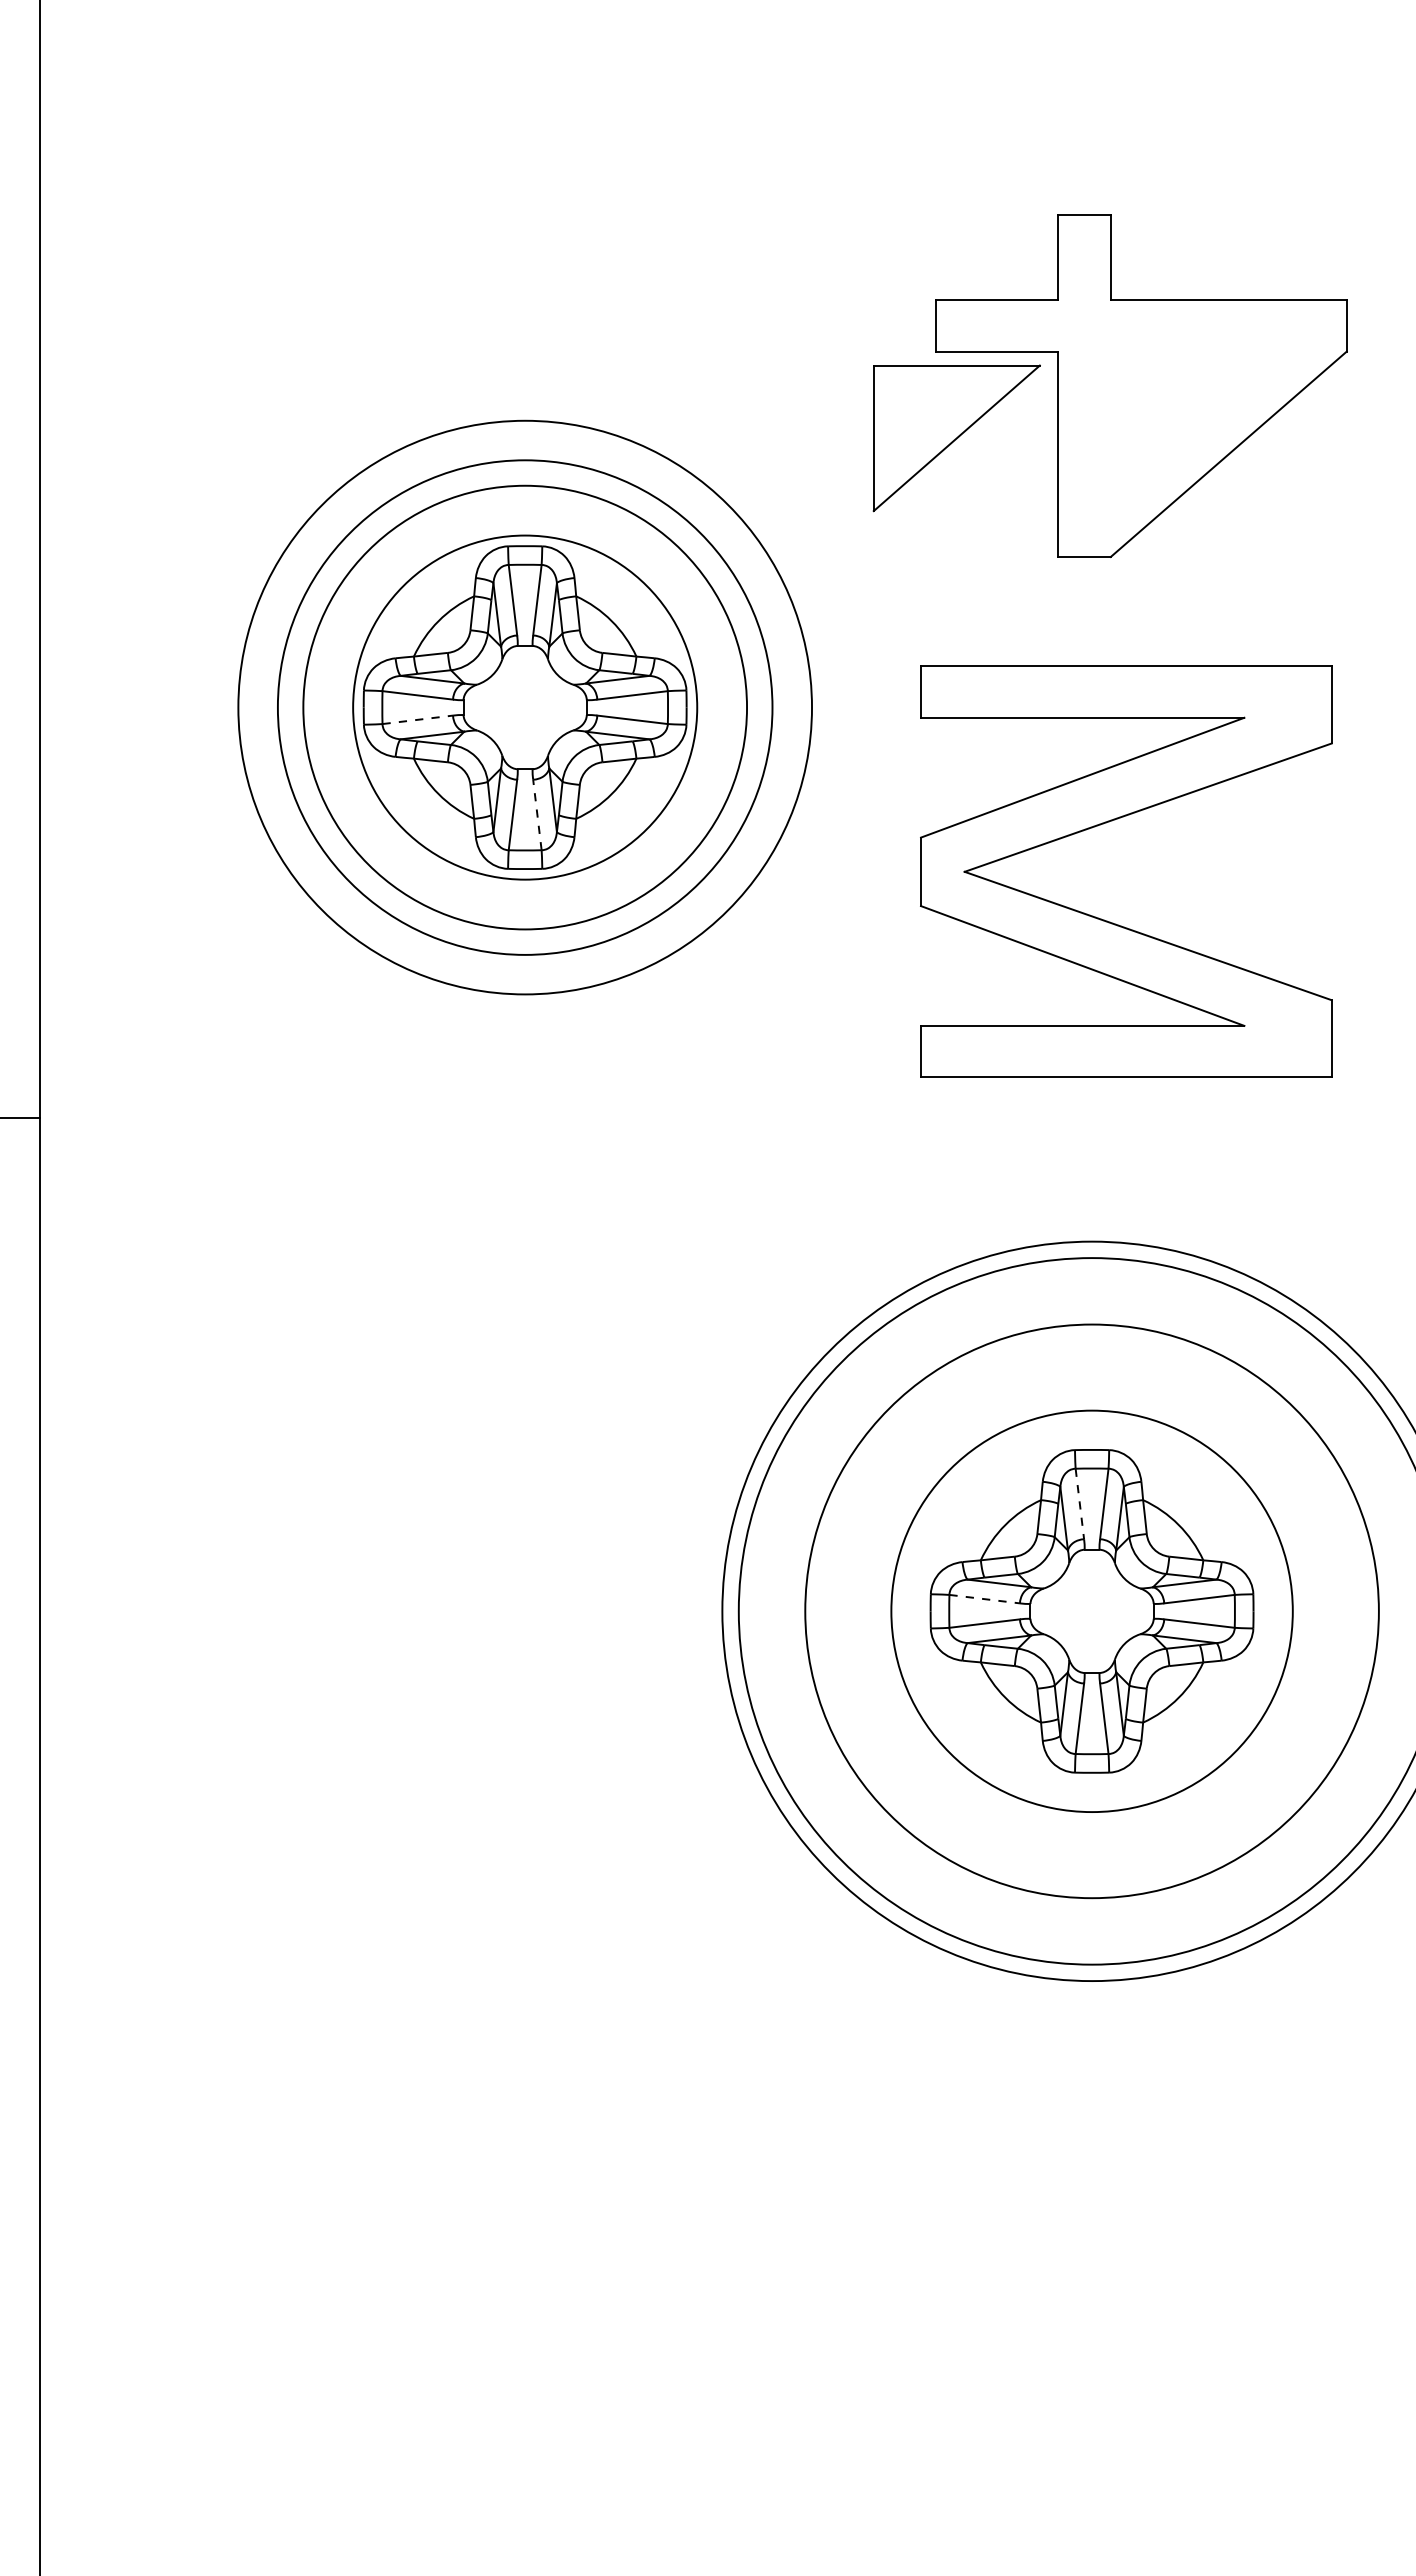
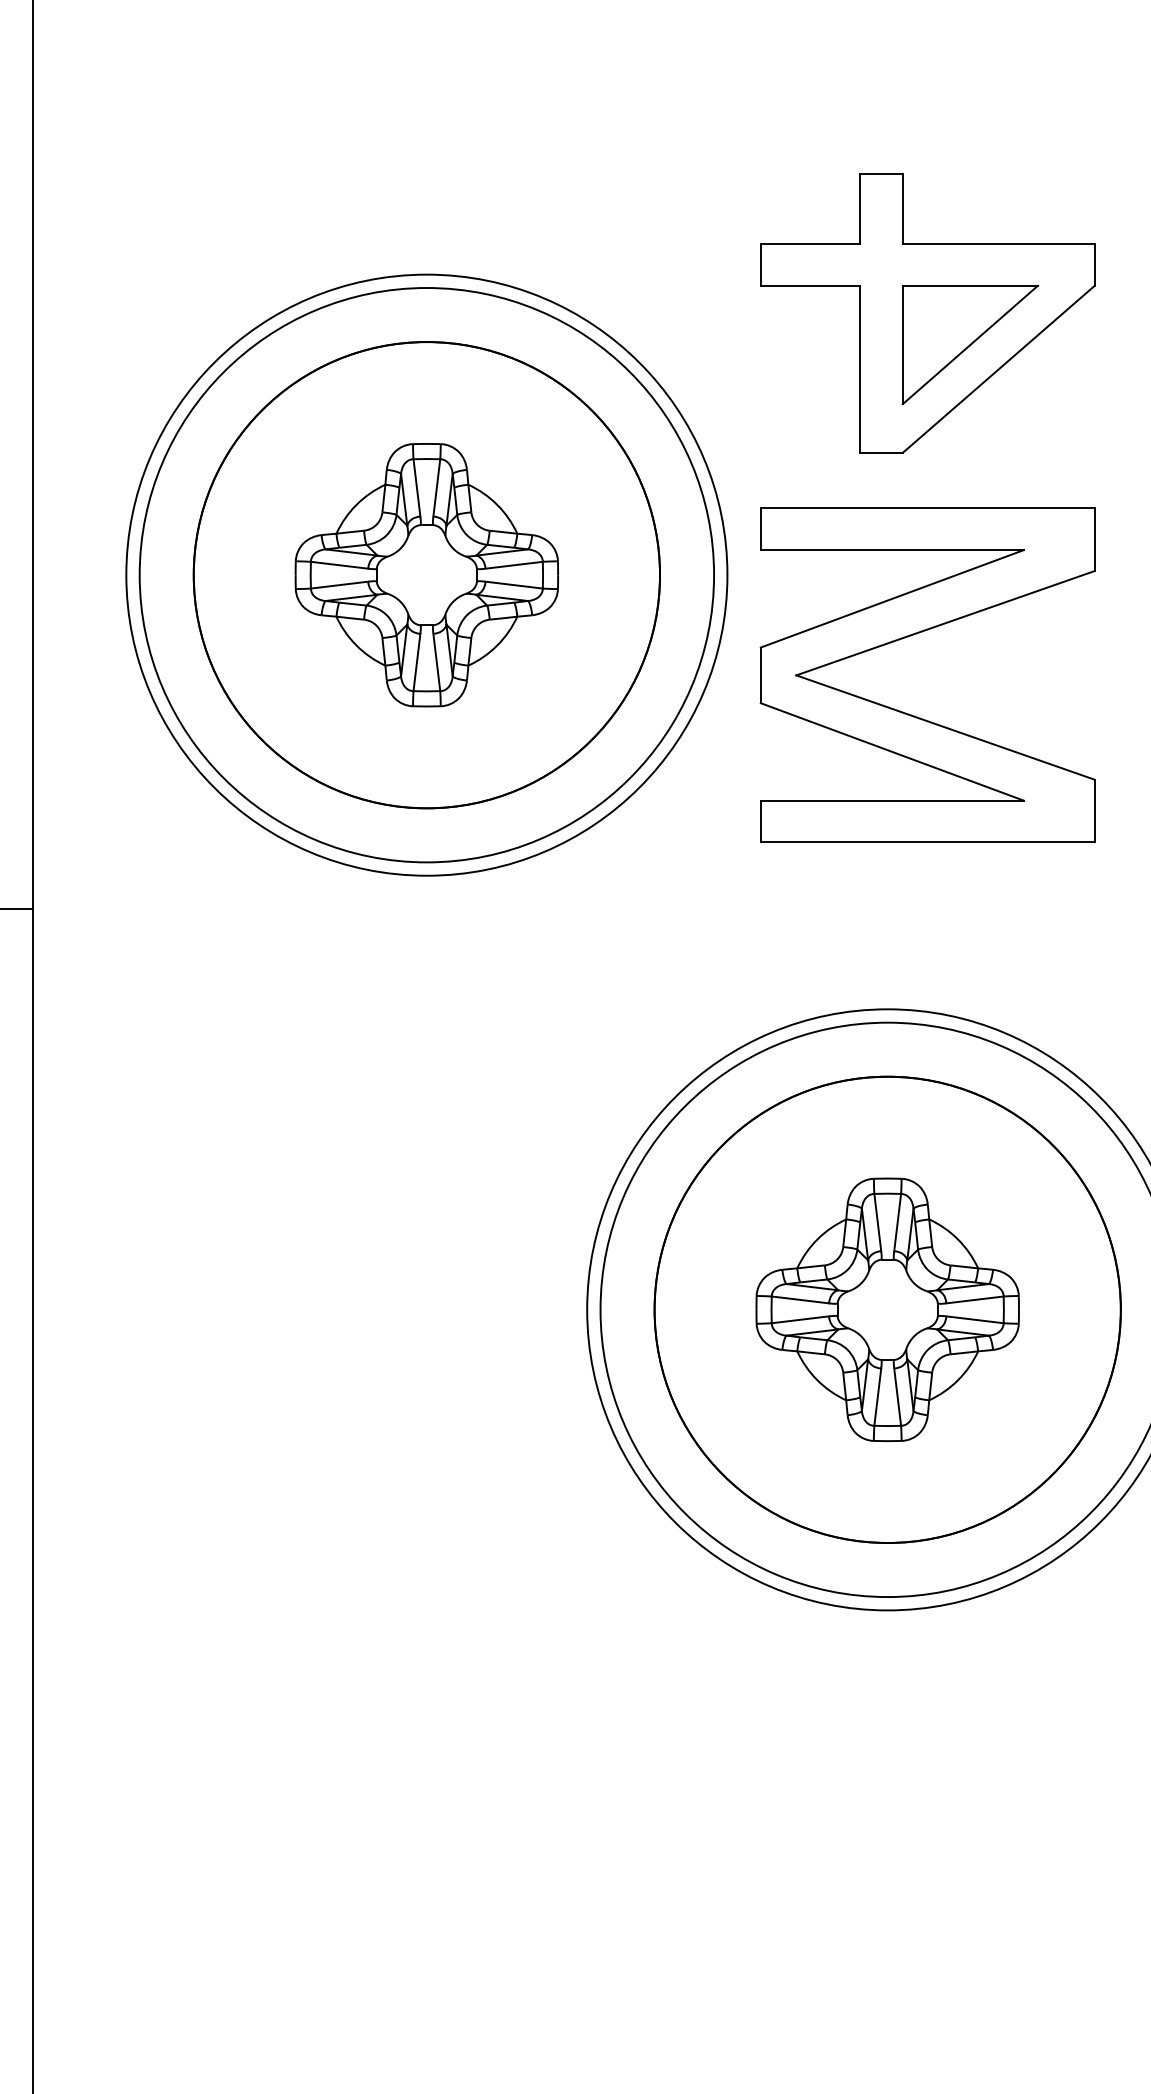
part: (956, 438) -> (970, 345), moved
circle: (524, 707) -> (426, 575), size x1.43
circle: (524, 707) -> (426, 575), size x1.67
circle: (524, 707) -> (426, 575), size x1.67
line: (417, 719) -> (339, 584), dashed -> solid
line: (537, 815) -> (436, 662), dashed -> solid
part: (1109, 822) -> (914, 635), moved
line: (1079, 1503) -> (877, 1222), dashed -> solid
line: (984, 1599) -> (800, 1300), dashed -> solid
circle: (1091, 1611) -> (887, 1309), size x1.43

